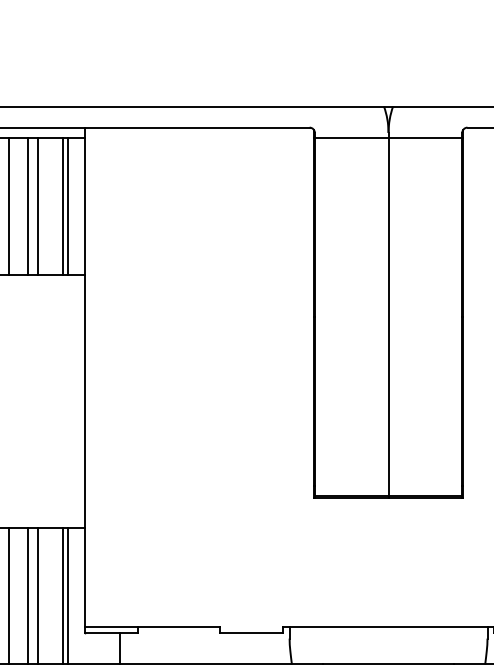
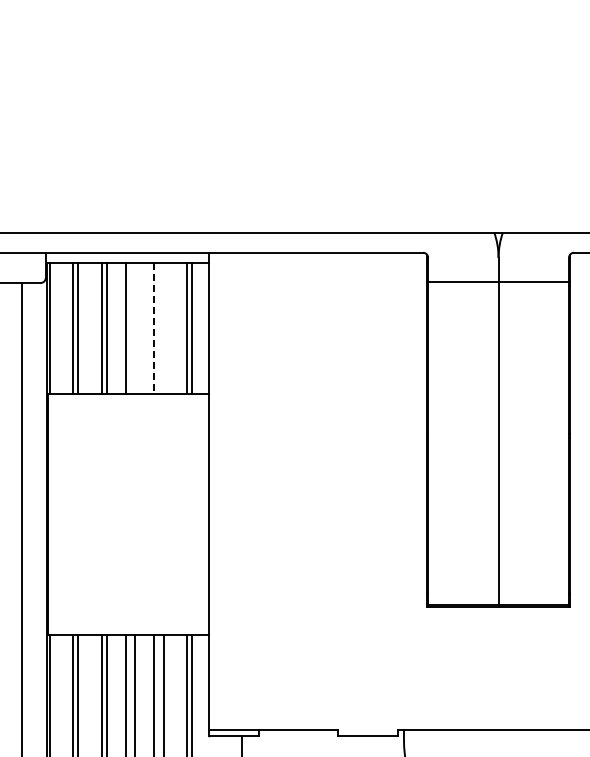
line: (388, 137) -> (498, 281), moved
line: (8, 205) -> (135, 327), removed
line: (37, 205) -> (163, 327), removed
line: (28, 206) -> (154, 328), solid -> dashed

